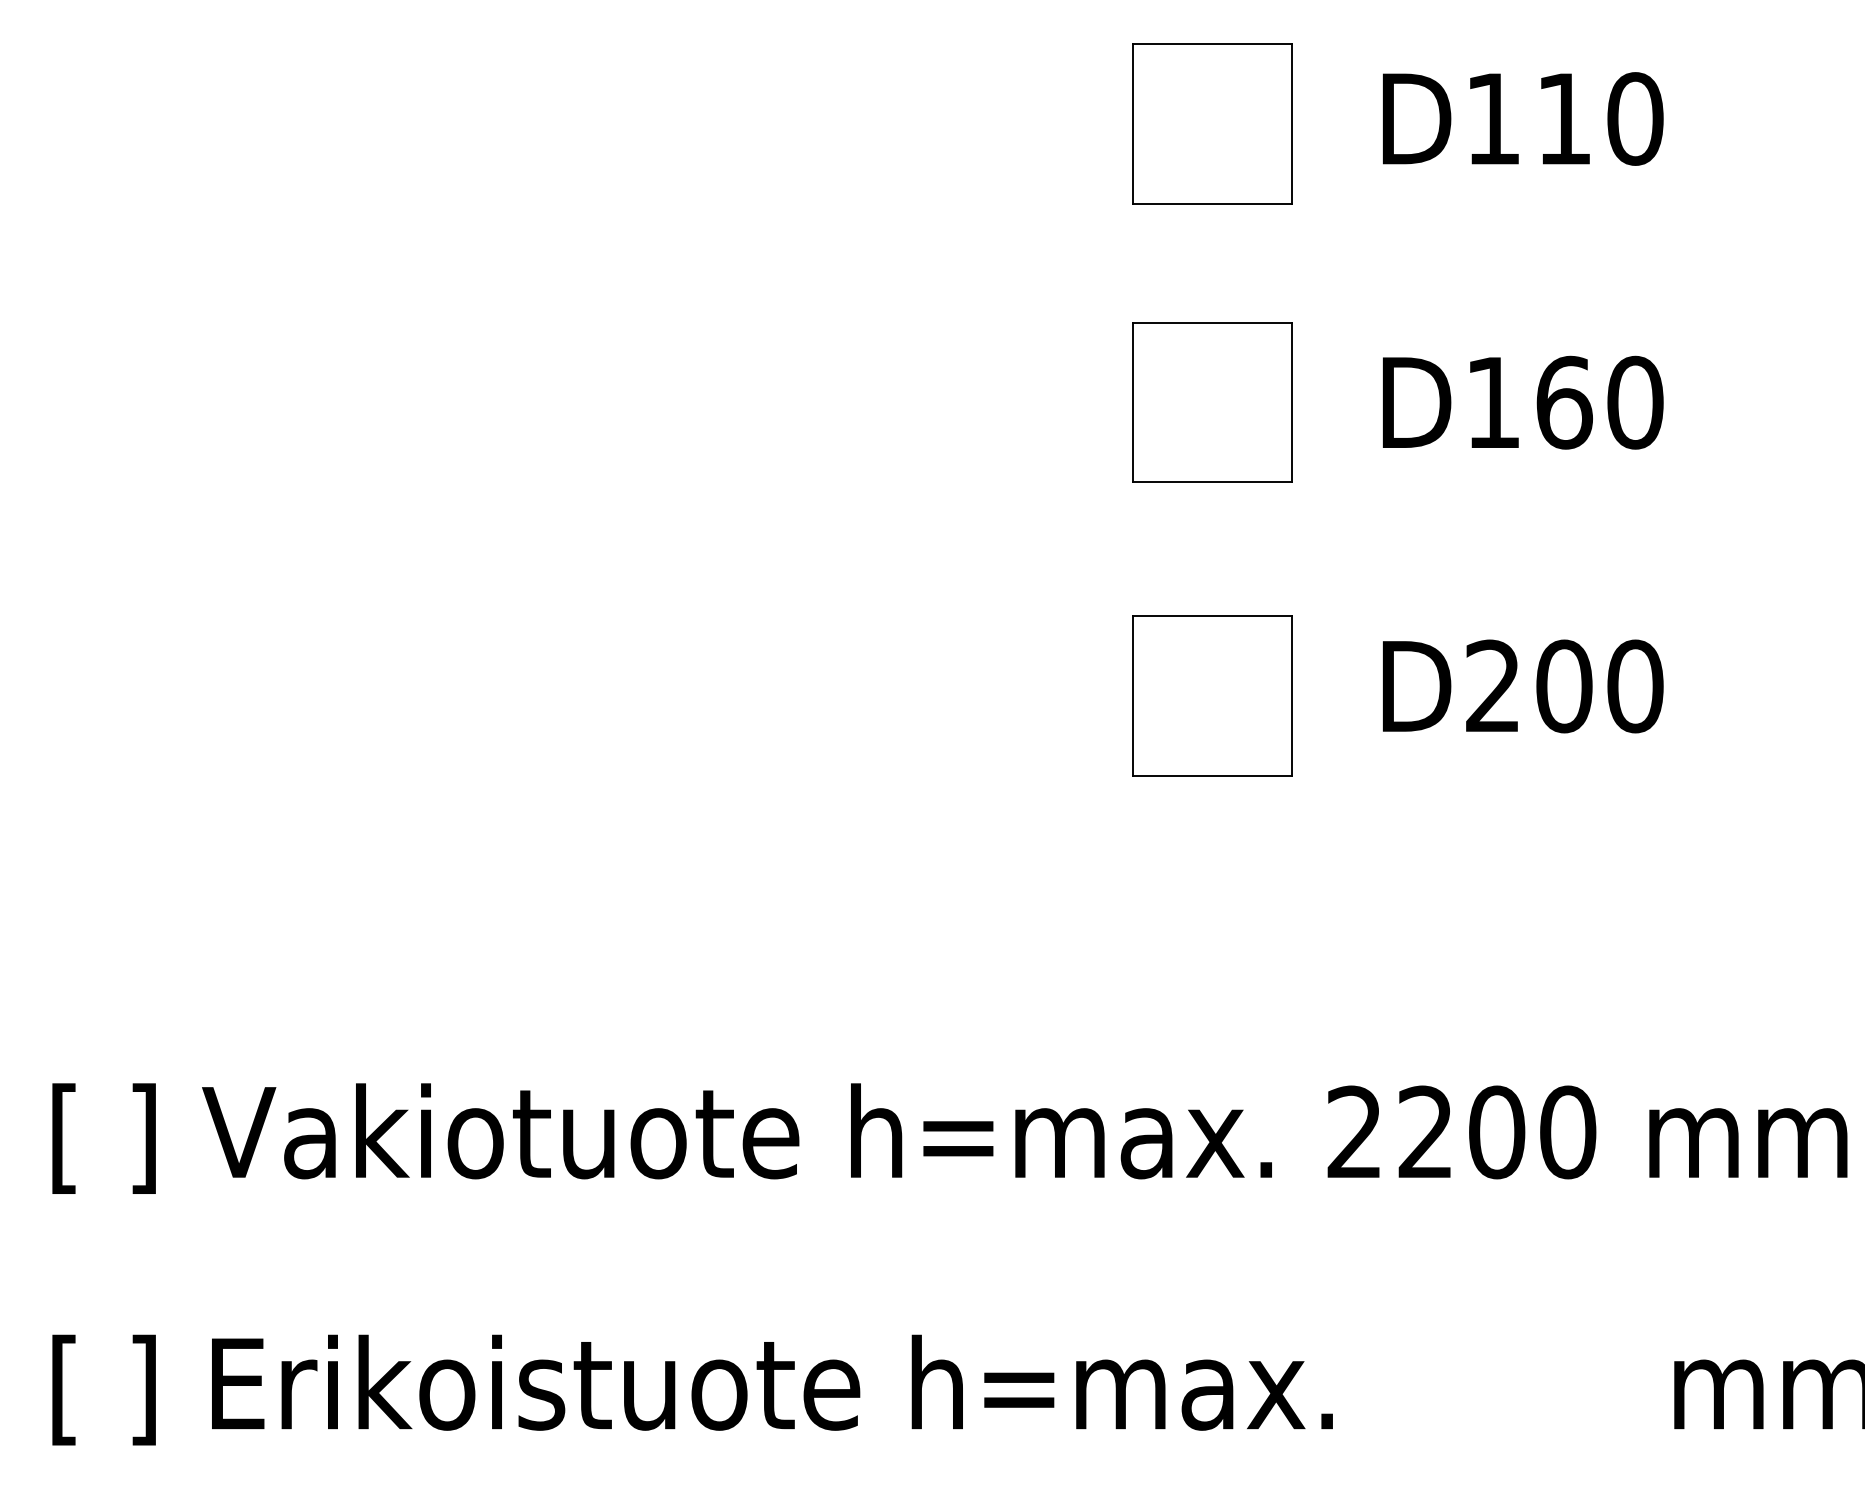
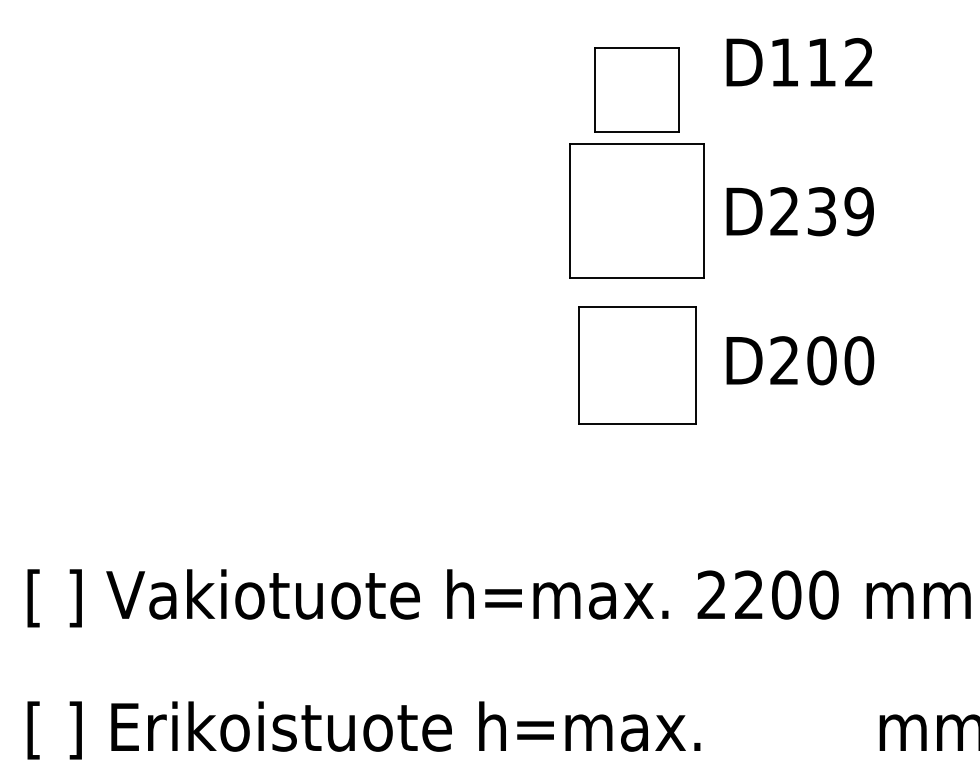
text: (1635, 118) -> (859, 62), D110 -> D112
part: (1211, 122) -> (636, 89), moved
part: (1211, 402) -> (636, 211), size x1.6
text: (1565, 402) -> (822, 211), D160 -> D239
part: (1211, 695) -> (636, 365), size x1.4

